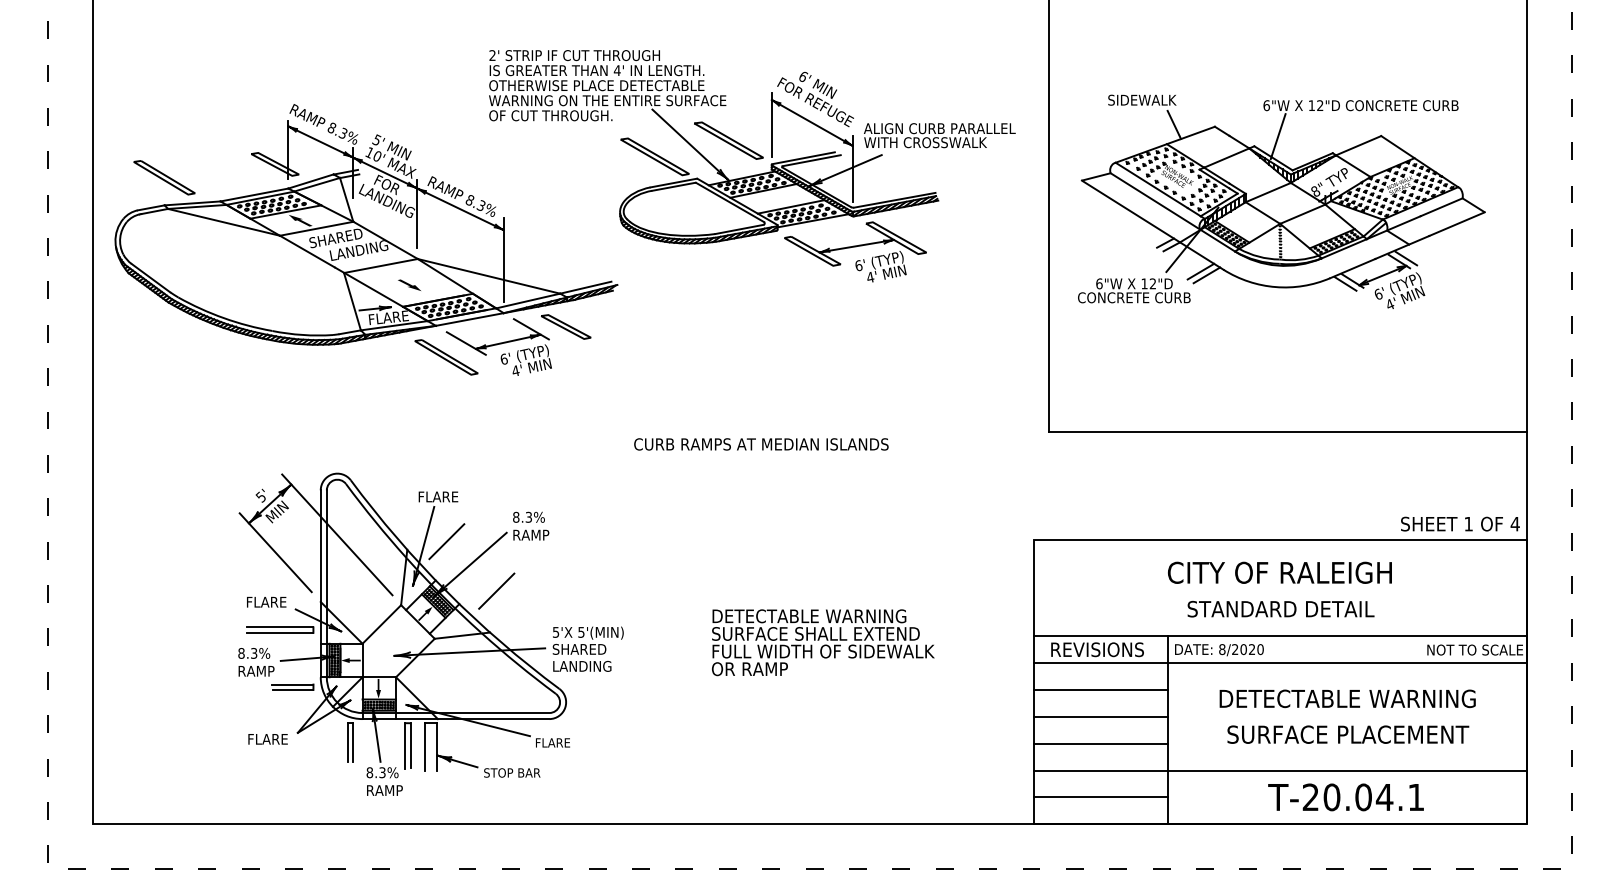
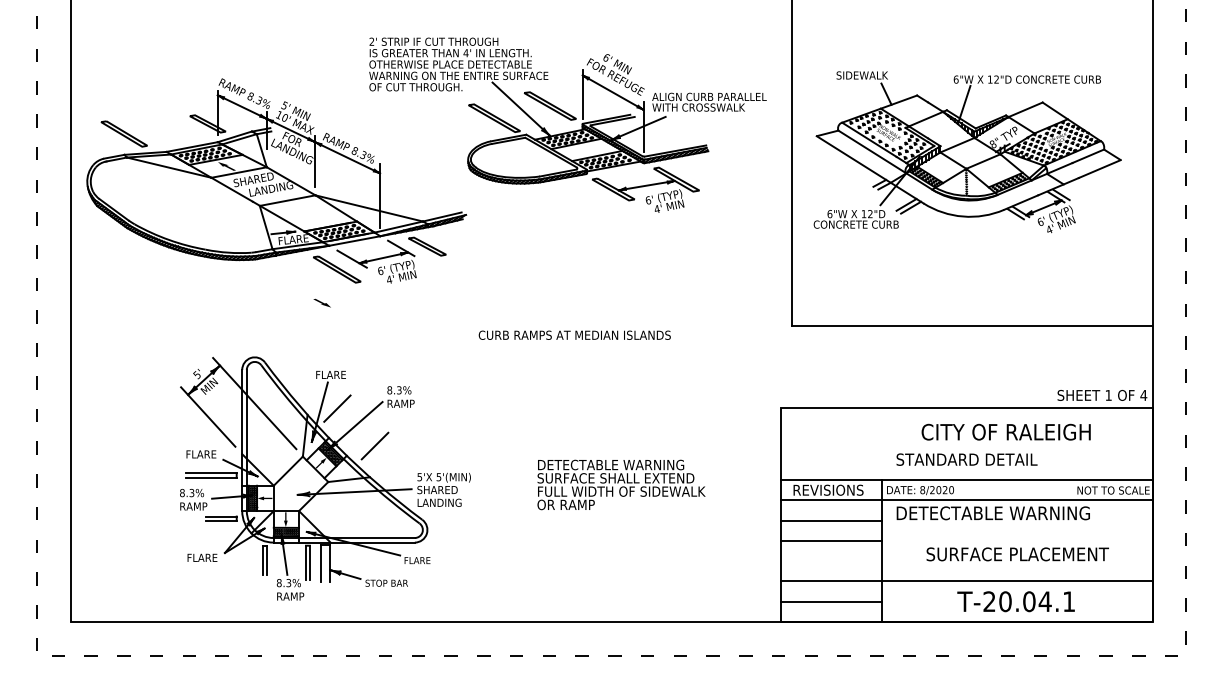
line: (408, 284) -> (321, 302), moved
text: (1279, 571) -> (1005, 431), moved
text: (1346, 699) -> (992, 513), moved
line: (1101, 744) -> (831, 561), removed

